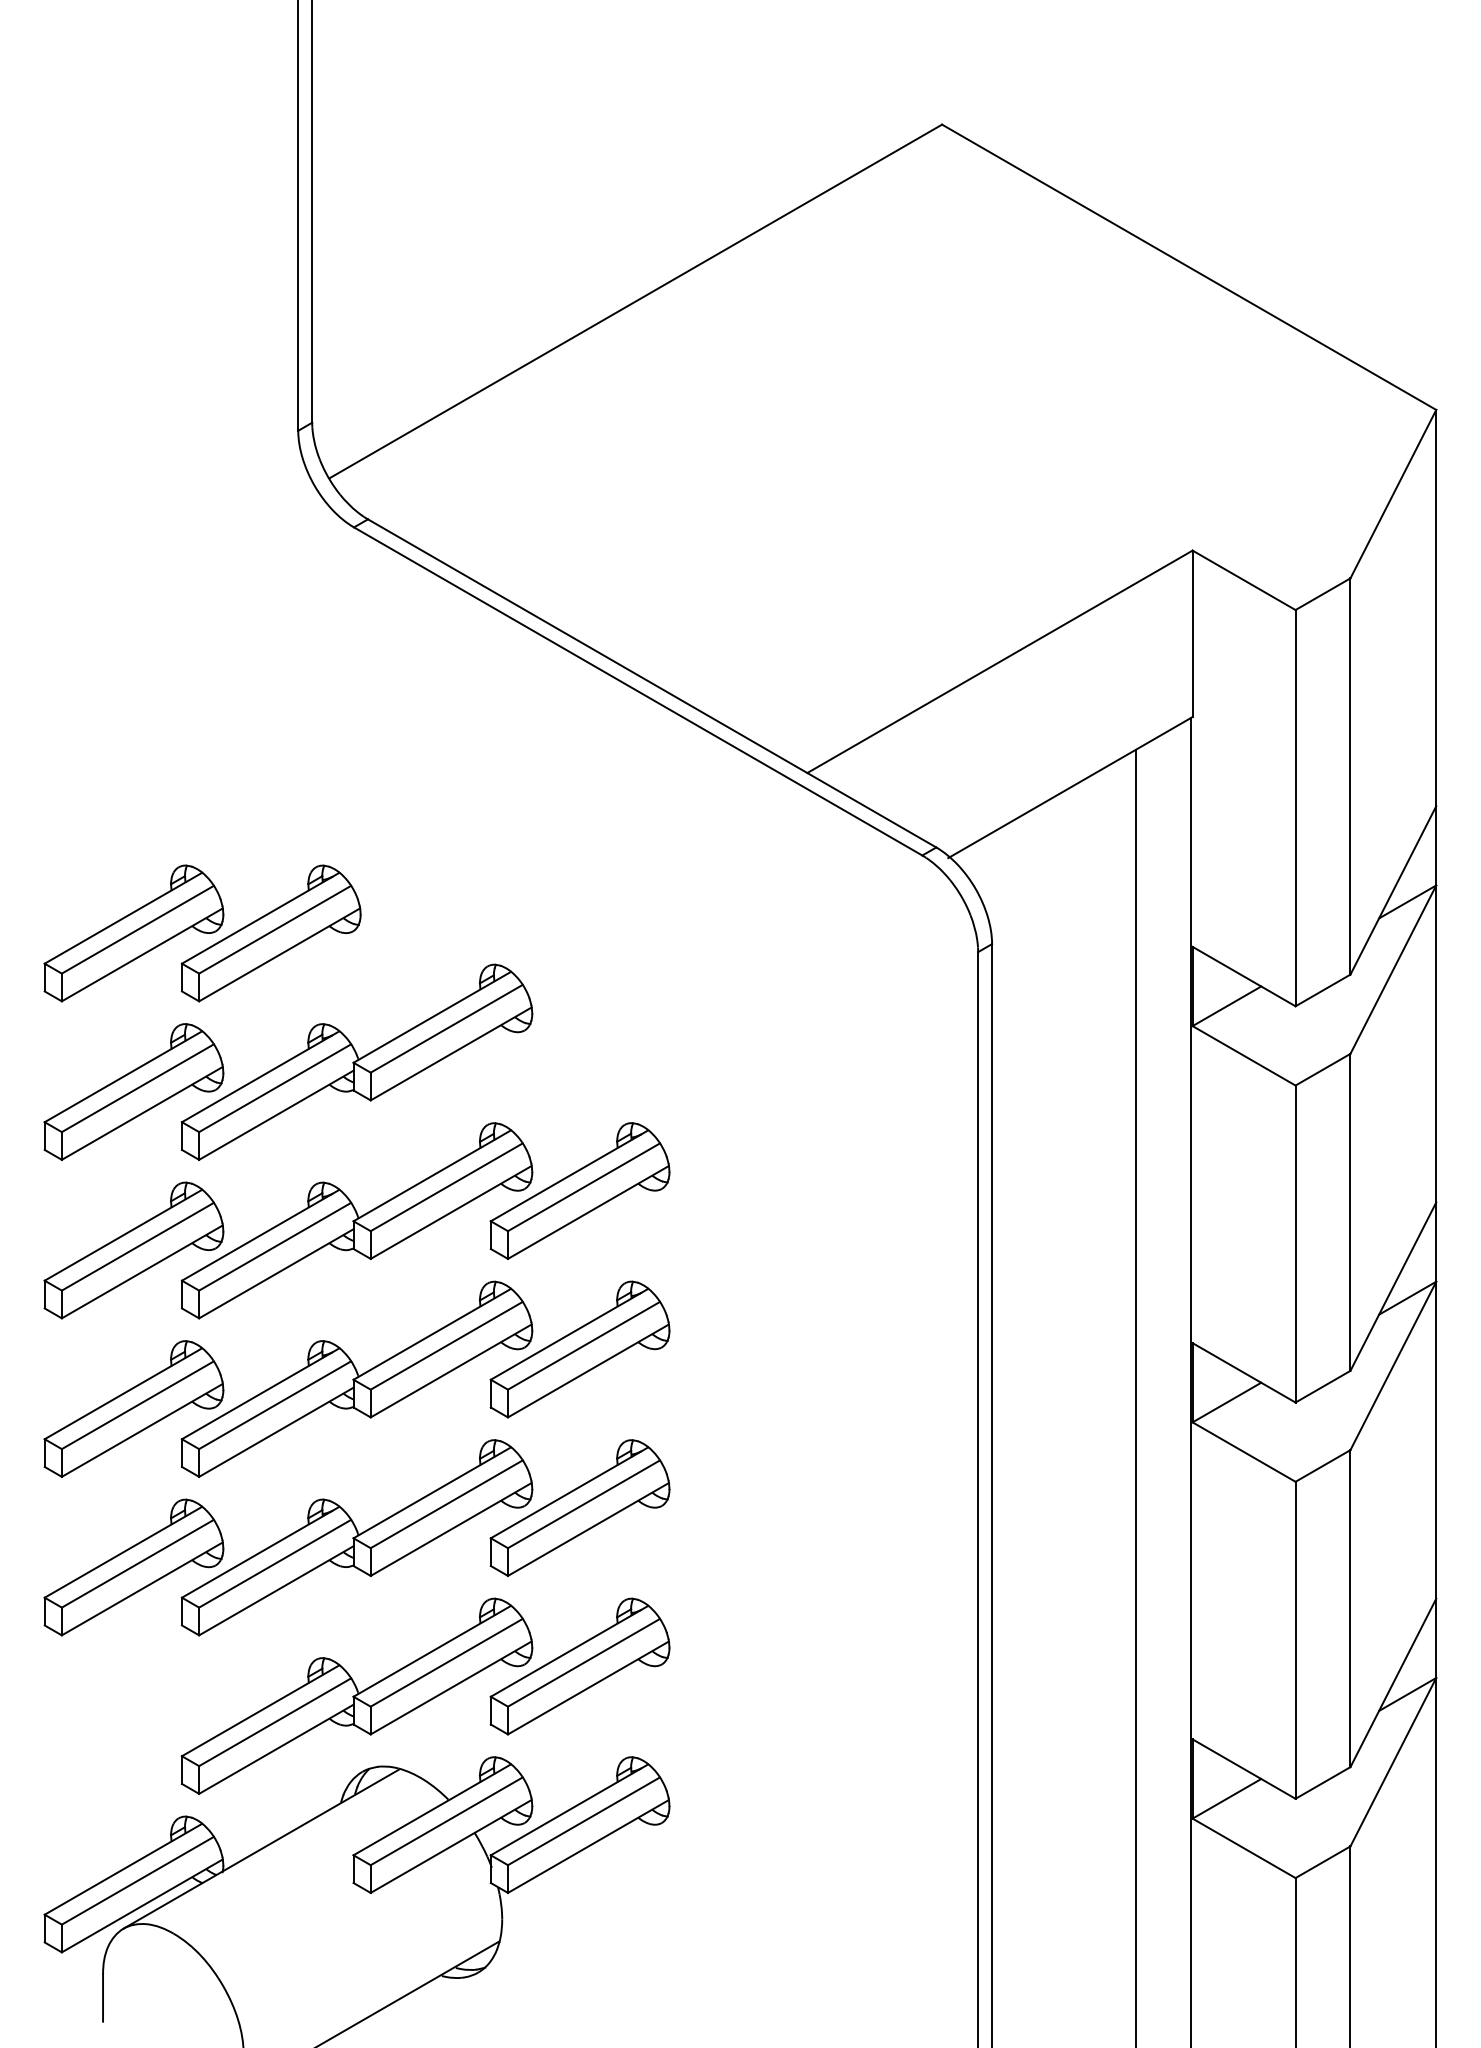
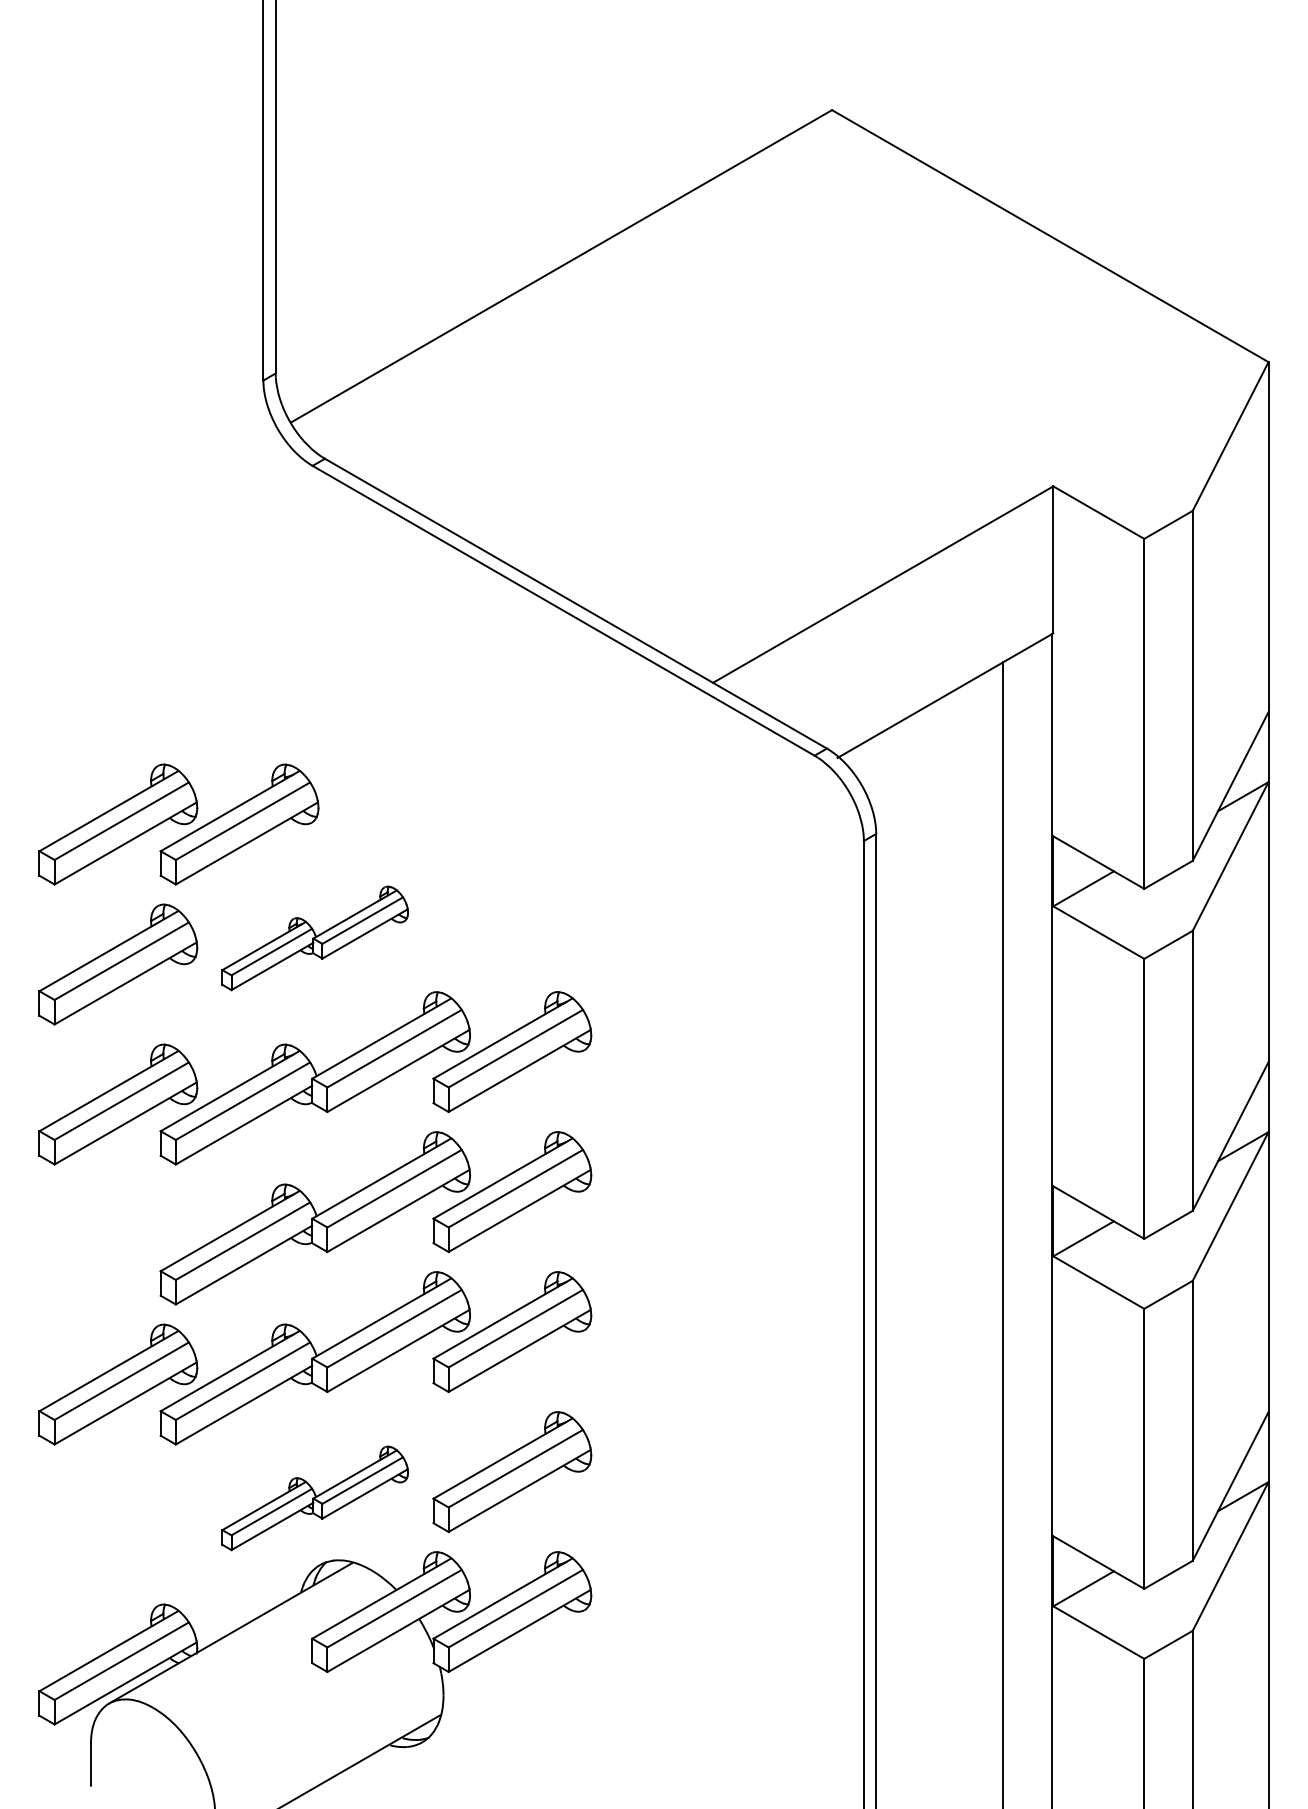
part: (356, 1062) -> (314, 938), size x0.6
part: (134, 1408) -> (118, 1244), removed
part: (356, 1696) -> (314, 1498), size x0.6

